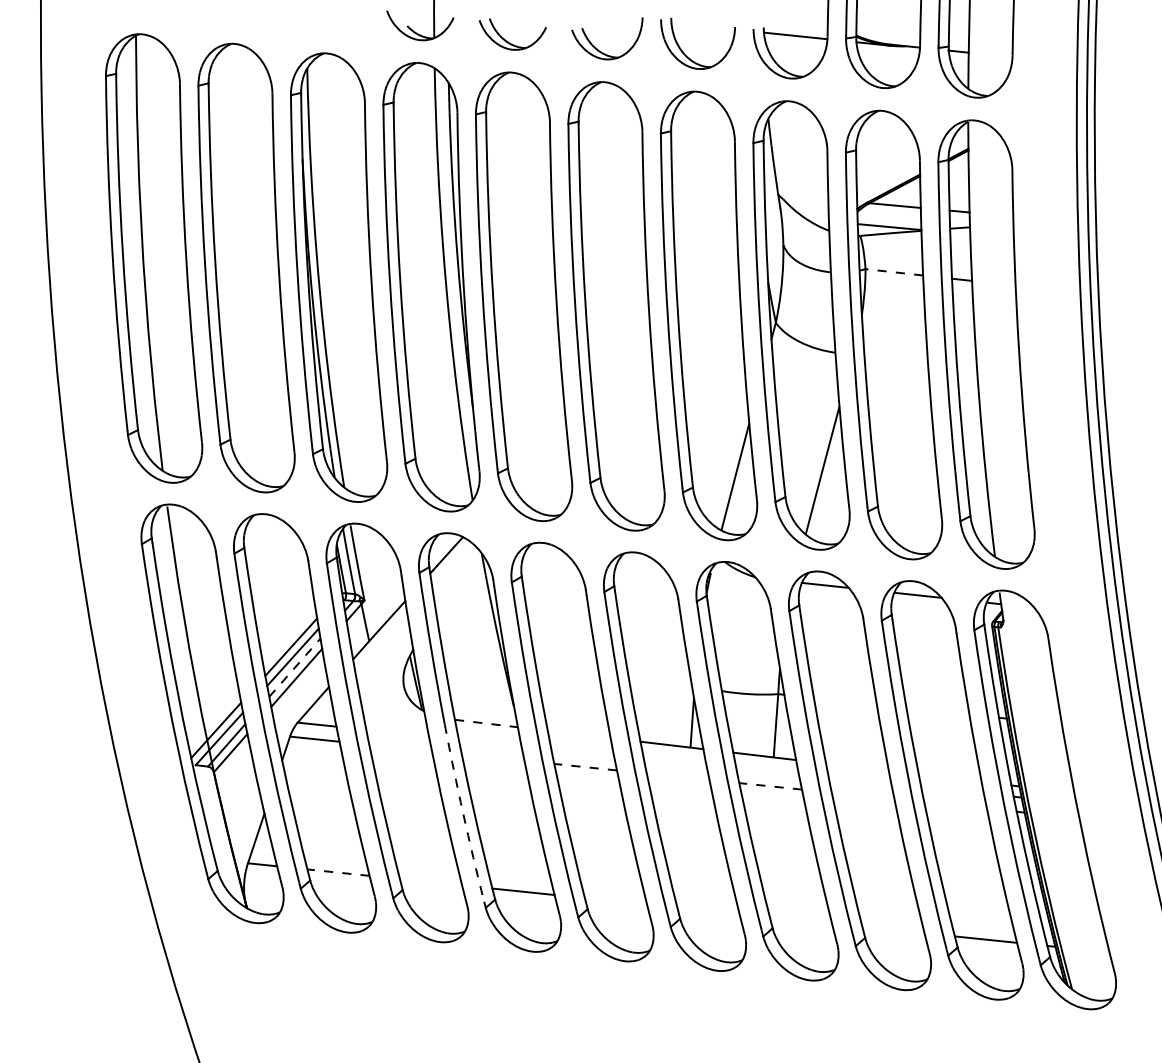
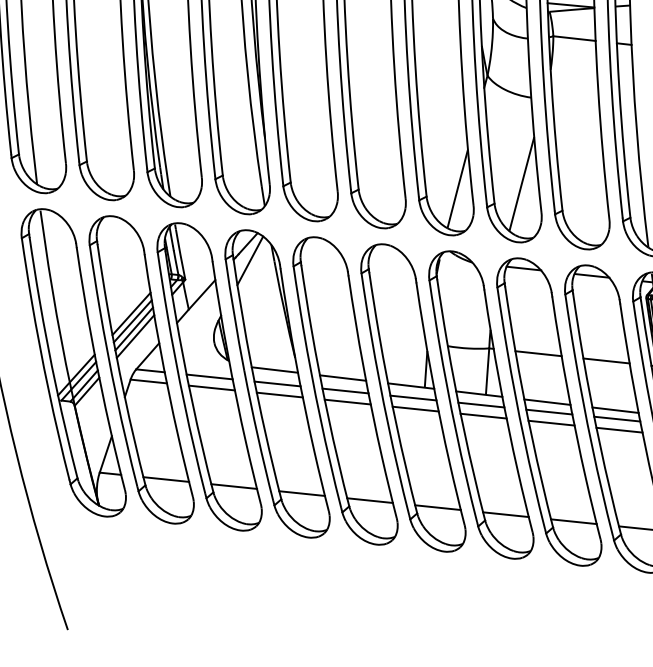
line: (894, 272) -> (574, 38), dashed -> solid
line: (452, 574) -> (249, 260), added
line: (294, 667) -> (133, 328), dashed -> solid
line: (844, 700) -> (537, 353), added
line: (937, 710) -> (606, 360), added
line: (486, 723) -> (274, 369), dashed -> solid
line: (397, 732) -> (209, 376), added
line: (578, 734) -> (342, 378), added
line: (489, 742) -> (277, 383), added
line: (400, 747) -> (211, 387), added
line: (582, 751) -> (345, 390), added
line: (492, 757) -> (279, 394), added
line: (674, 761) -> (413, 397), added
line: (585, 767) -> (347, 402), dashed -> solid
line: (857, 767) -> (547, 402), added
line: (767, 771) -> (481, 405), added
line: (677, 776) -> (415, 408), added
line: (949, 777) -> (615, 409), added
line: (859, 780) -> (548, 411), added
line: (770, 786) -> (483, 416), dashed -> solid
line: (952, 790) -> (617, 419), added
line: (862, 795) -> (551, 422), added
line: (955, 805) -> (619, 430), added
arc: (463, 813) -> (258, 436), dashed -> solid
line: (338, 872) -> (166, 479), dashed -> solid
line: (430, 882) -> (233, 486), added
line: (615, 901) -> (369, 500), added
line: (708, 910) -> (438, 507), added
line: (800, 920) -> (505, 514), added
line: (893, 929) -> (573, 521), added

